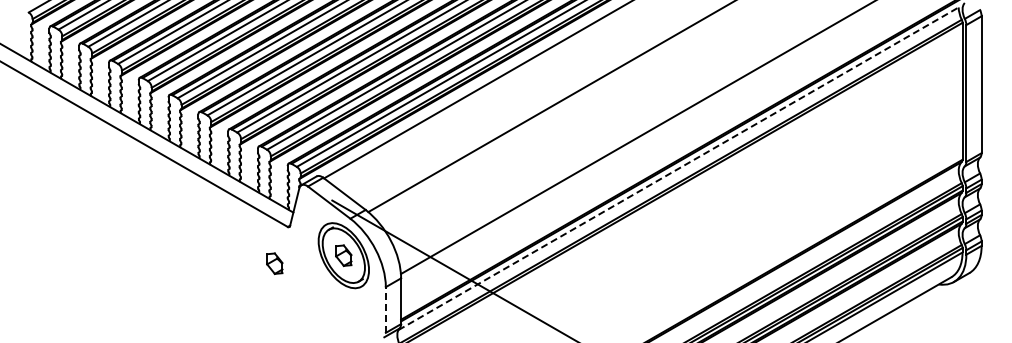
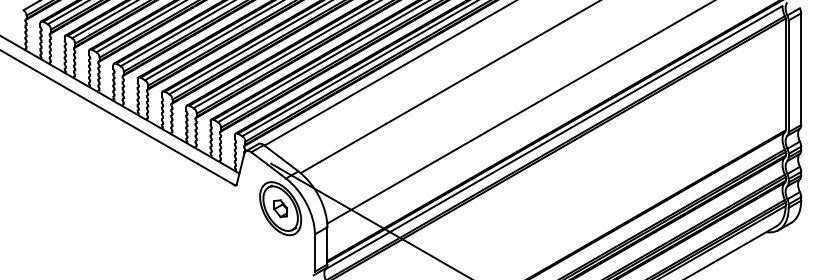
line: (679, 168) -> (554, 137), dashed -> solid
part: (274, 263) -> (224, 215), removed
line: (385, 310) -> (314, 253), dashed -> solid

